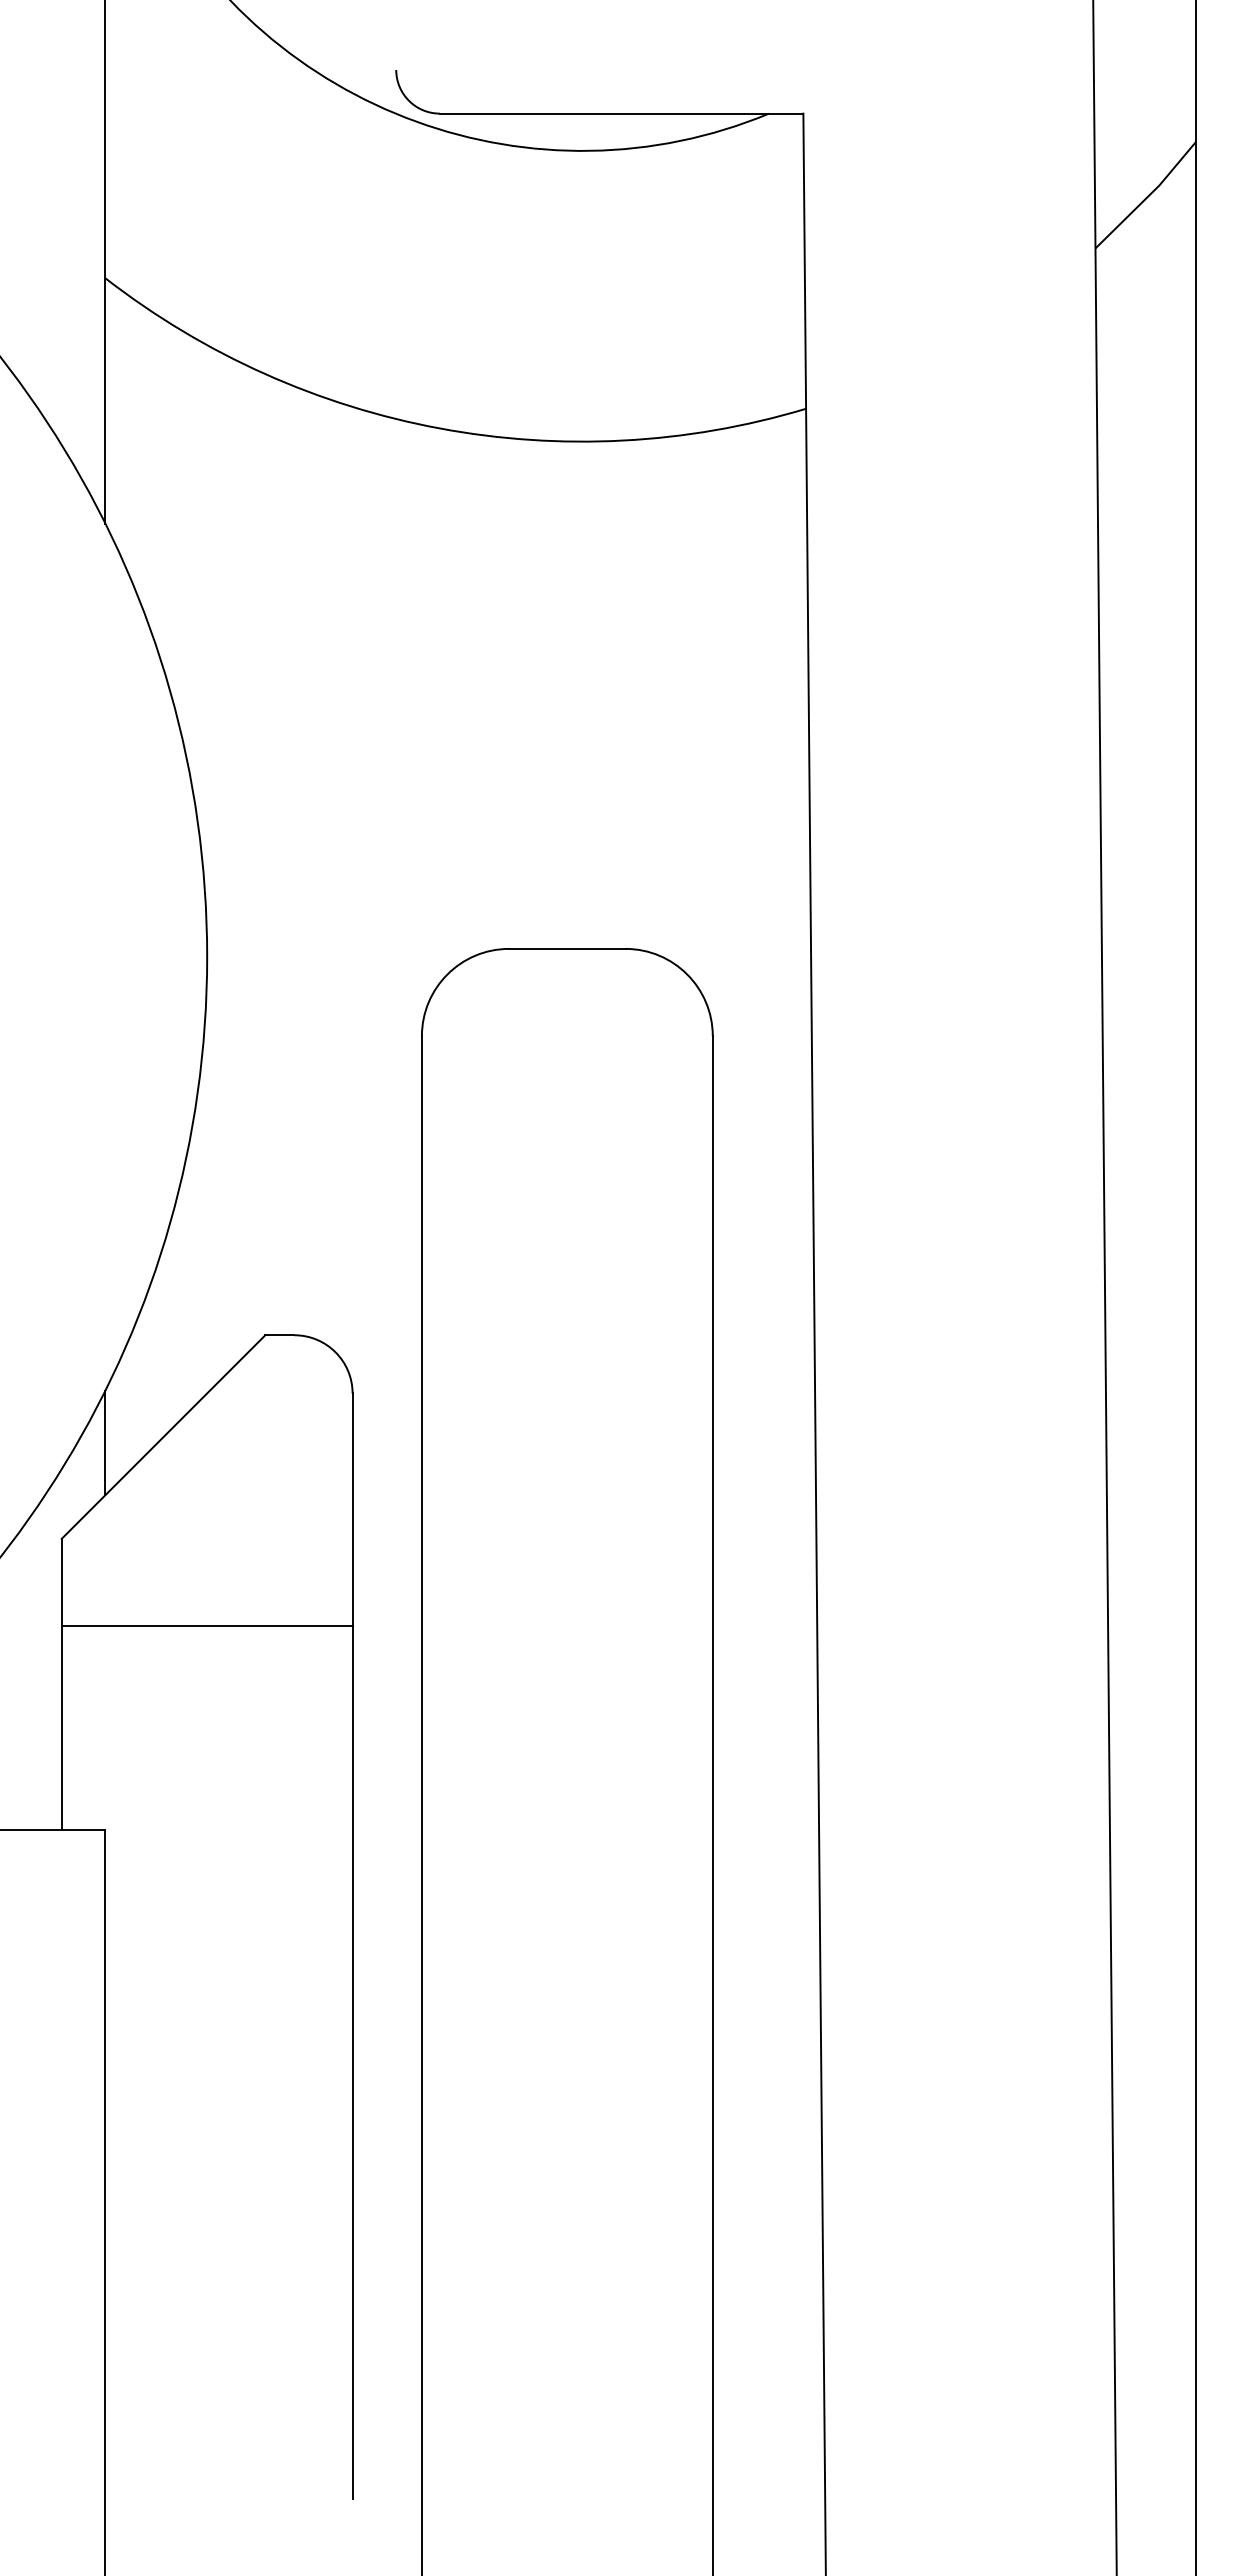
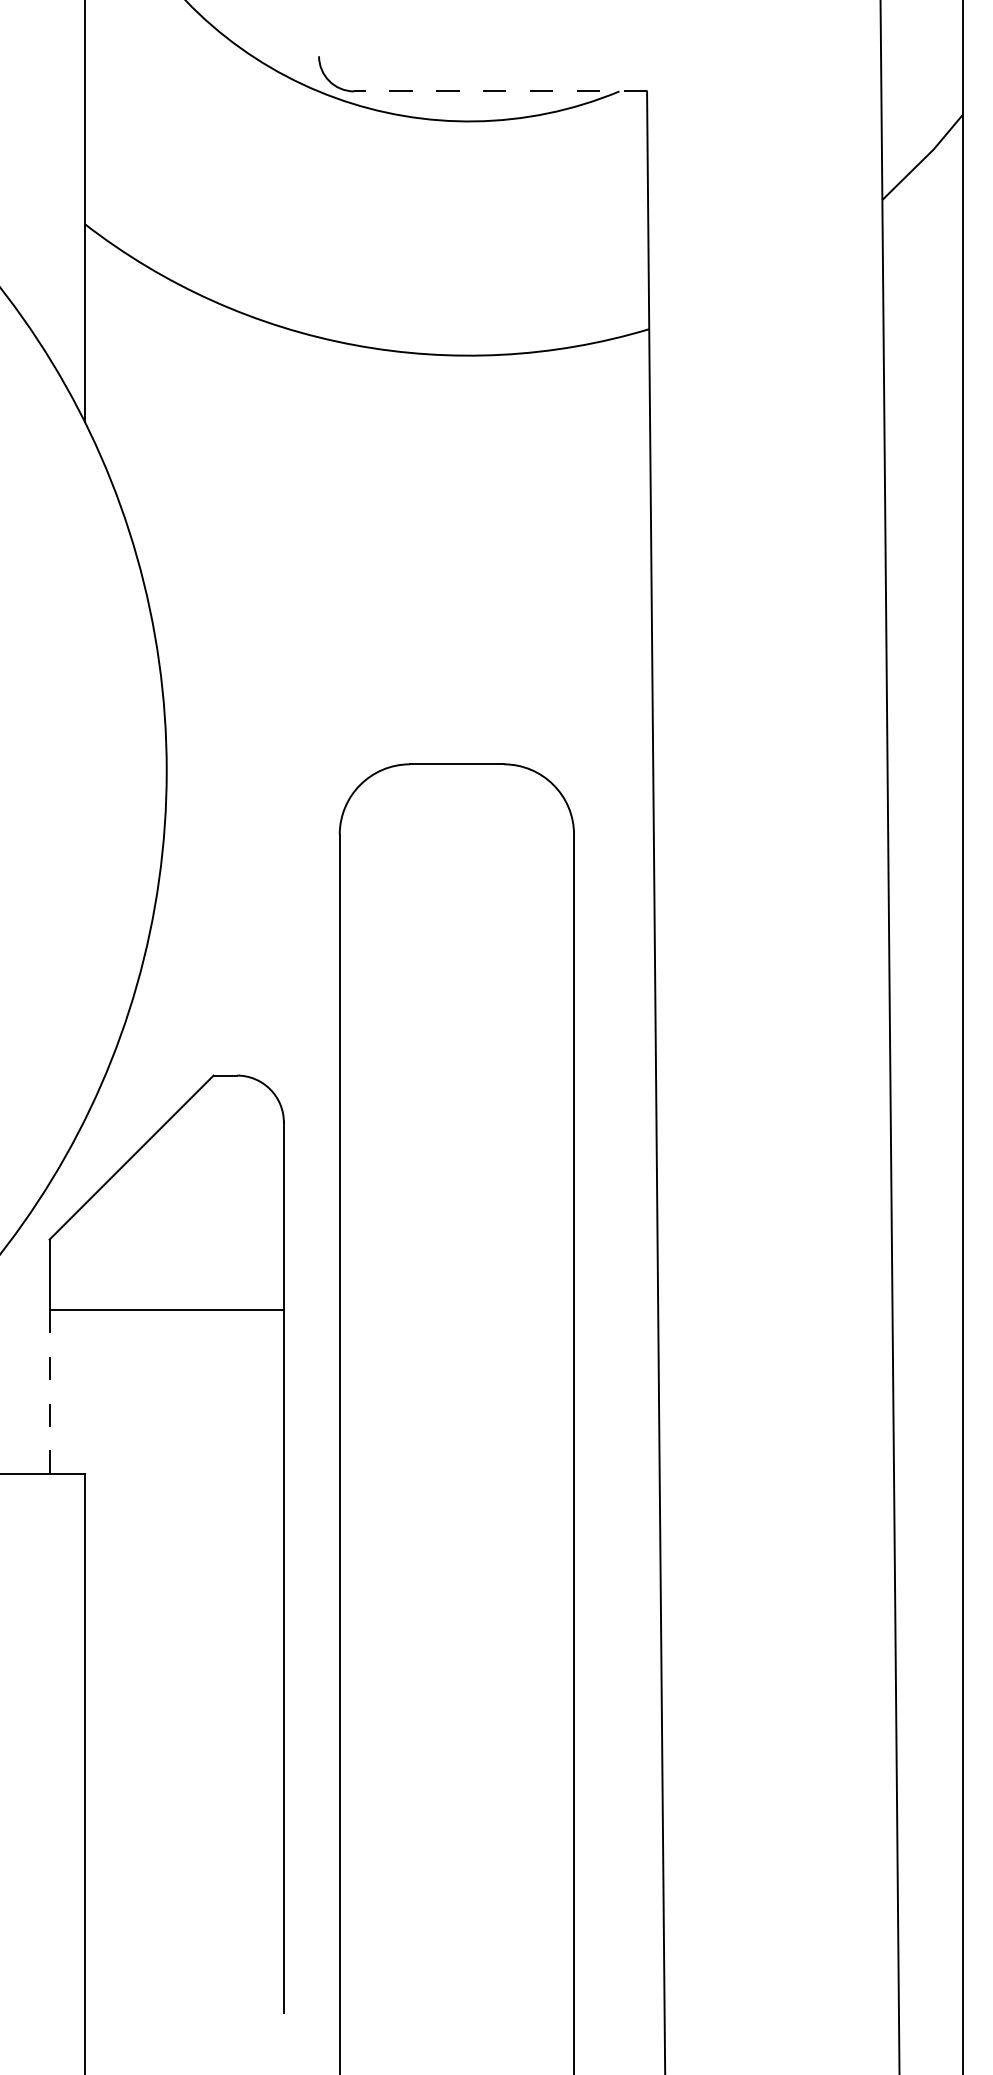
line: (621, 113) -> (500, 91), solid -> dashed
line: (105, 1442) -> (84, 1161), removed
line: (61, 1727) -> (49, 1391), solid -> dashed

